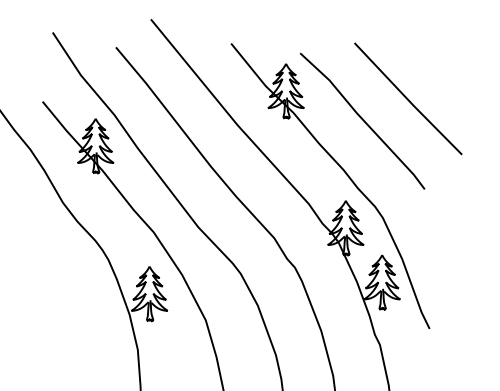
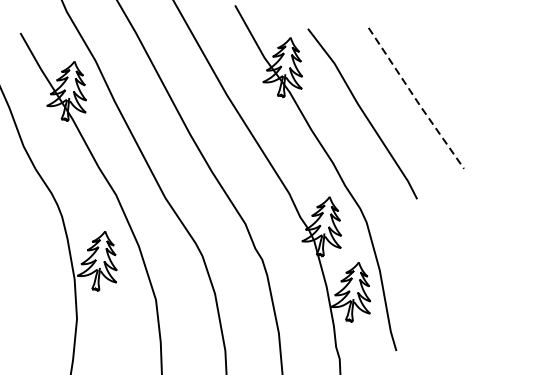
line: (408, 99) -> (416, 99), solid -> dashed

